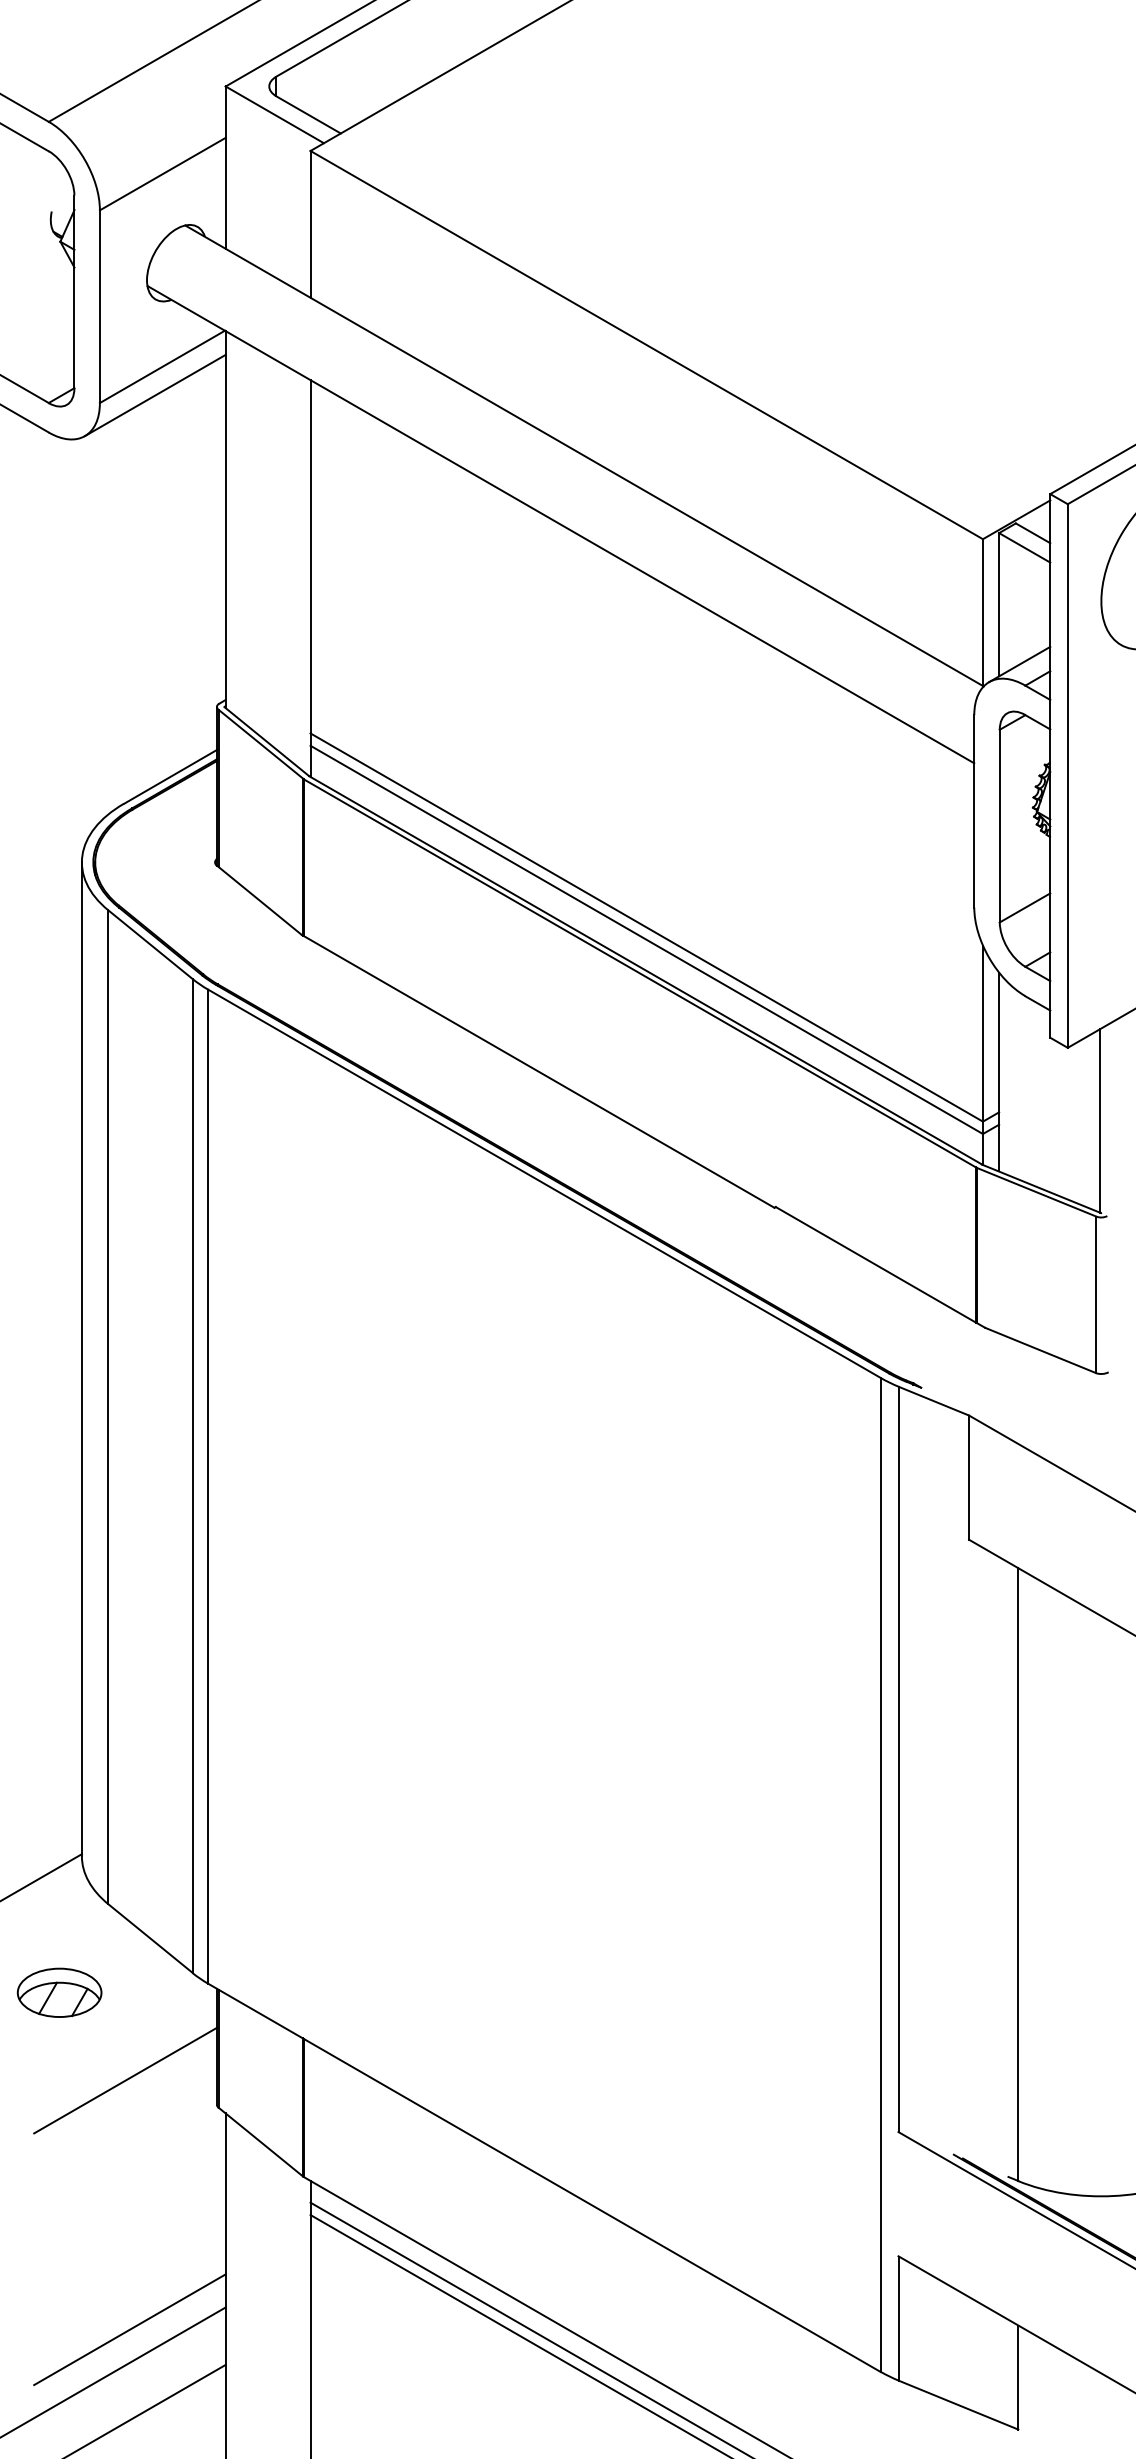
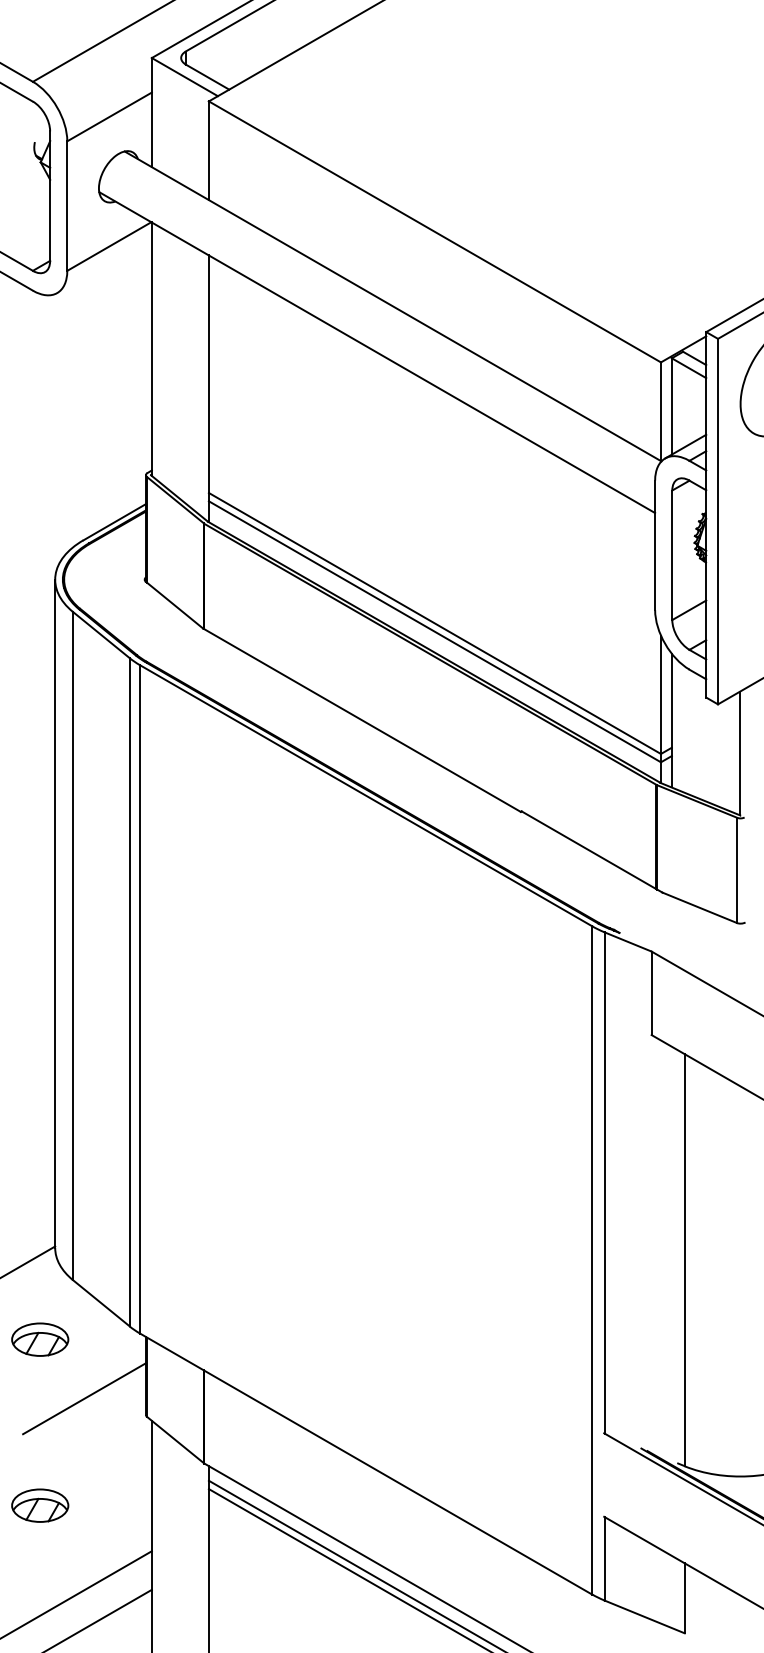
line: (155, 395) -> (104, 265), removed
part: (60, 2239) -> (40, 1505), added
line: (129, 2328) -> (87, 1565), removed

